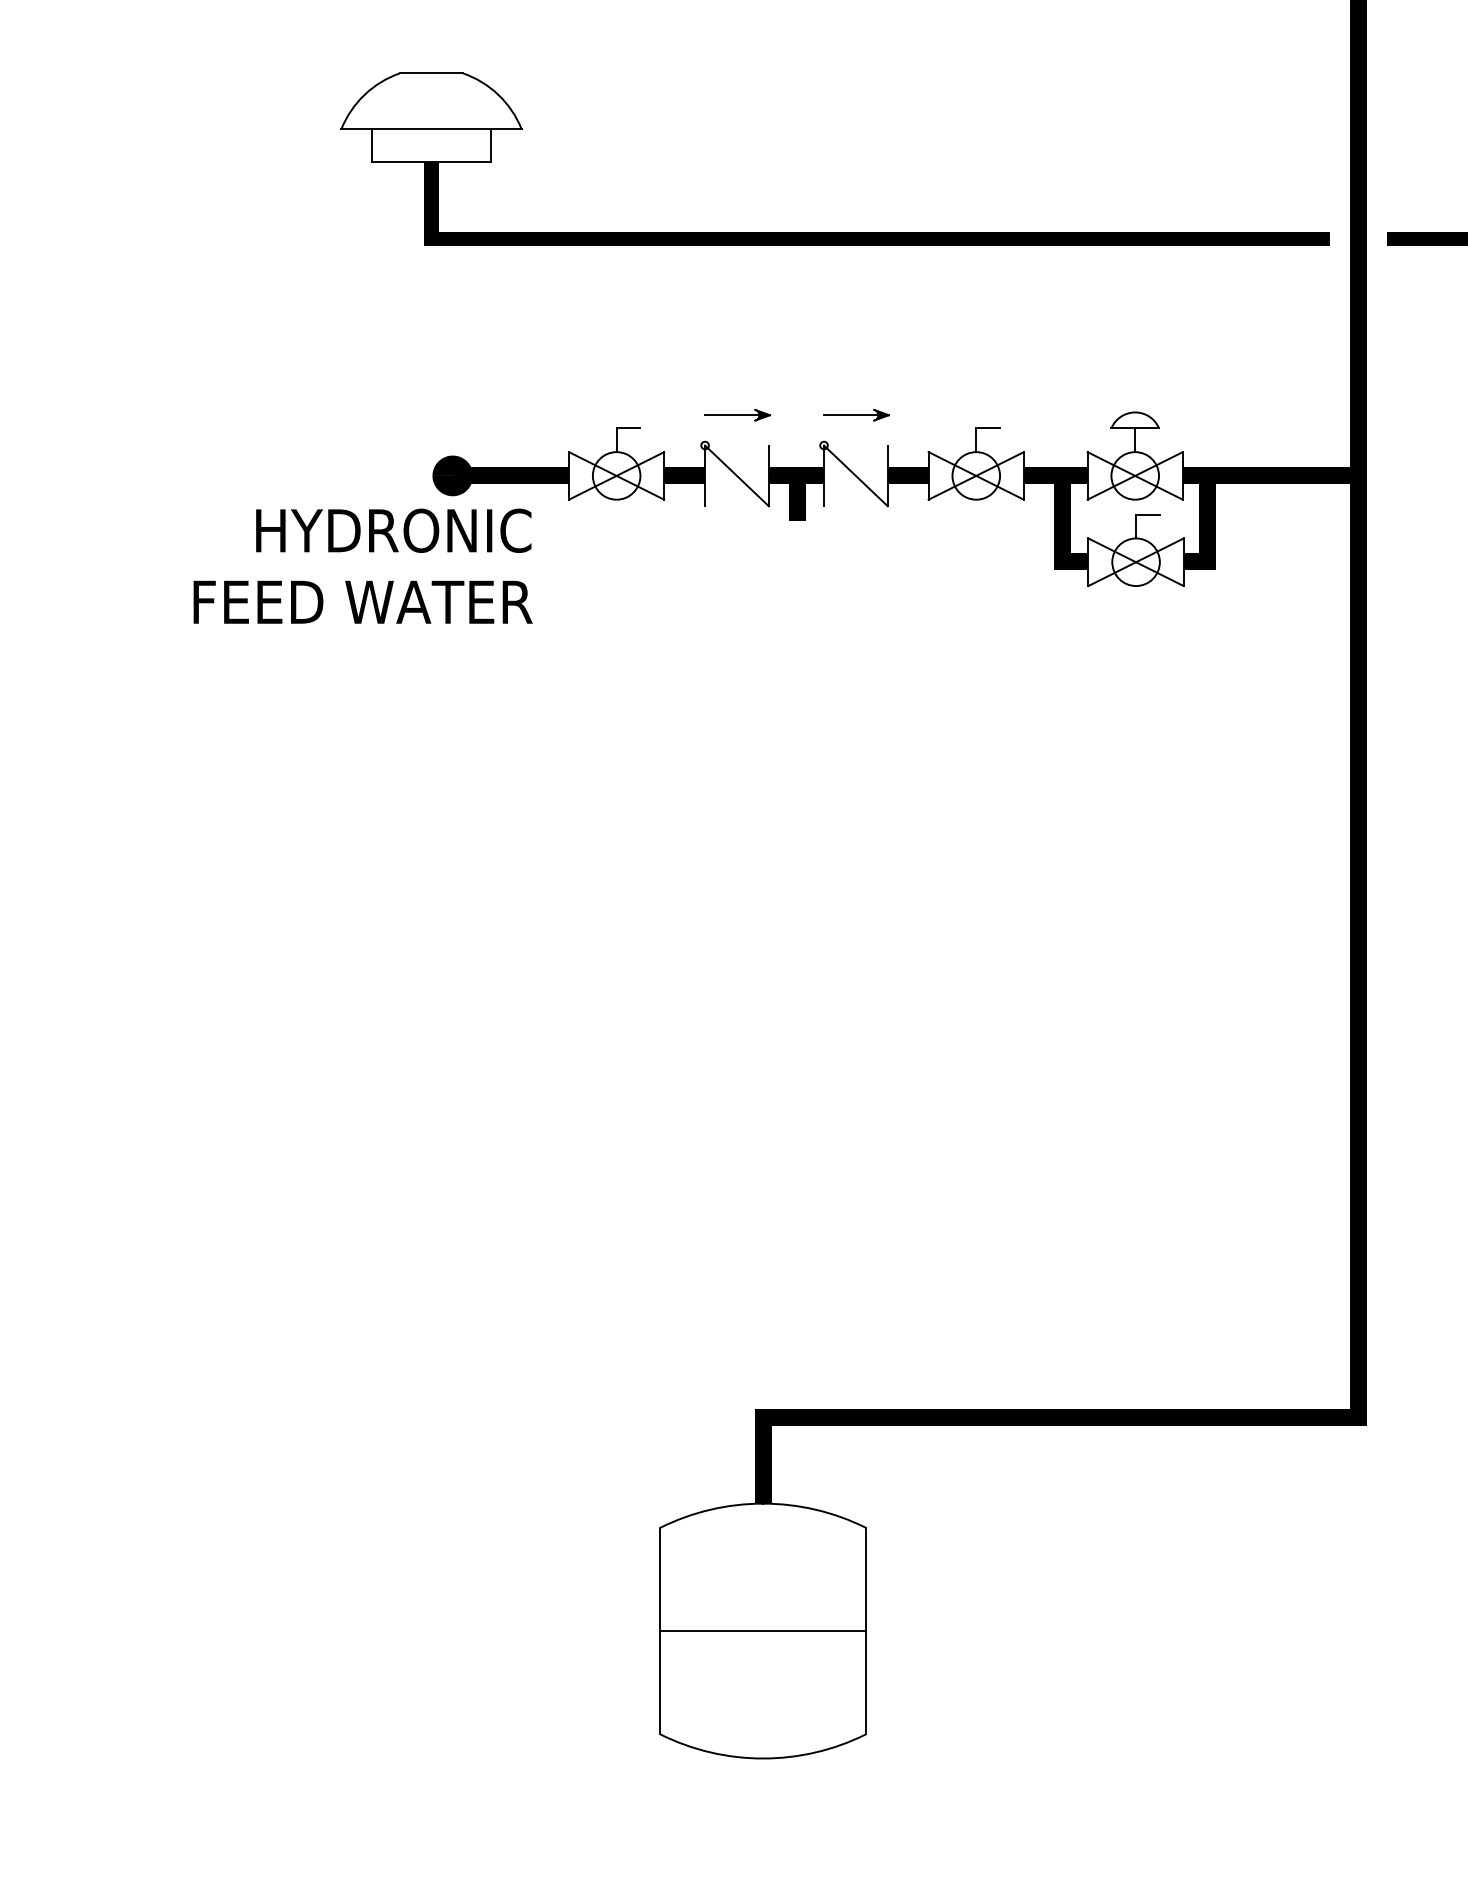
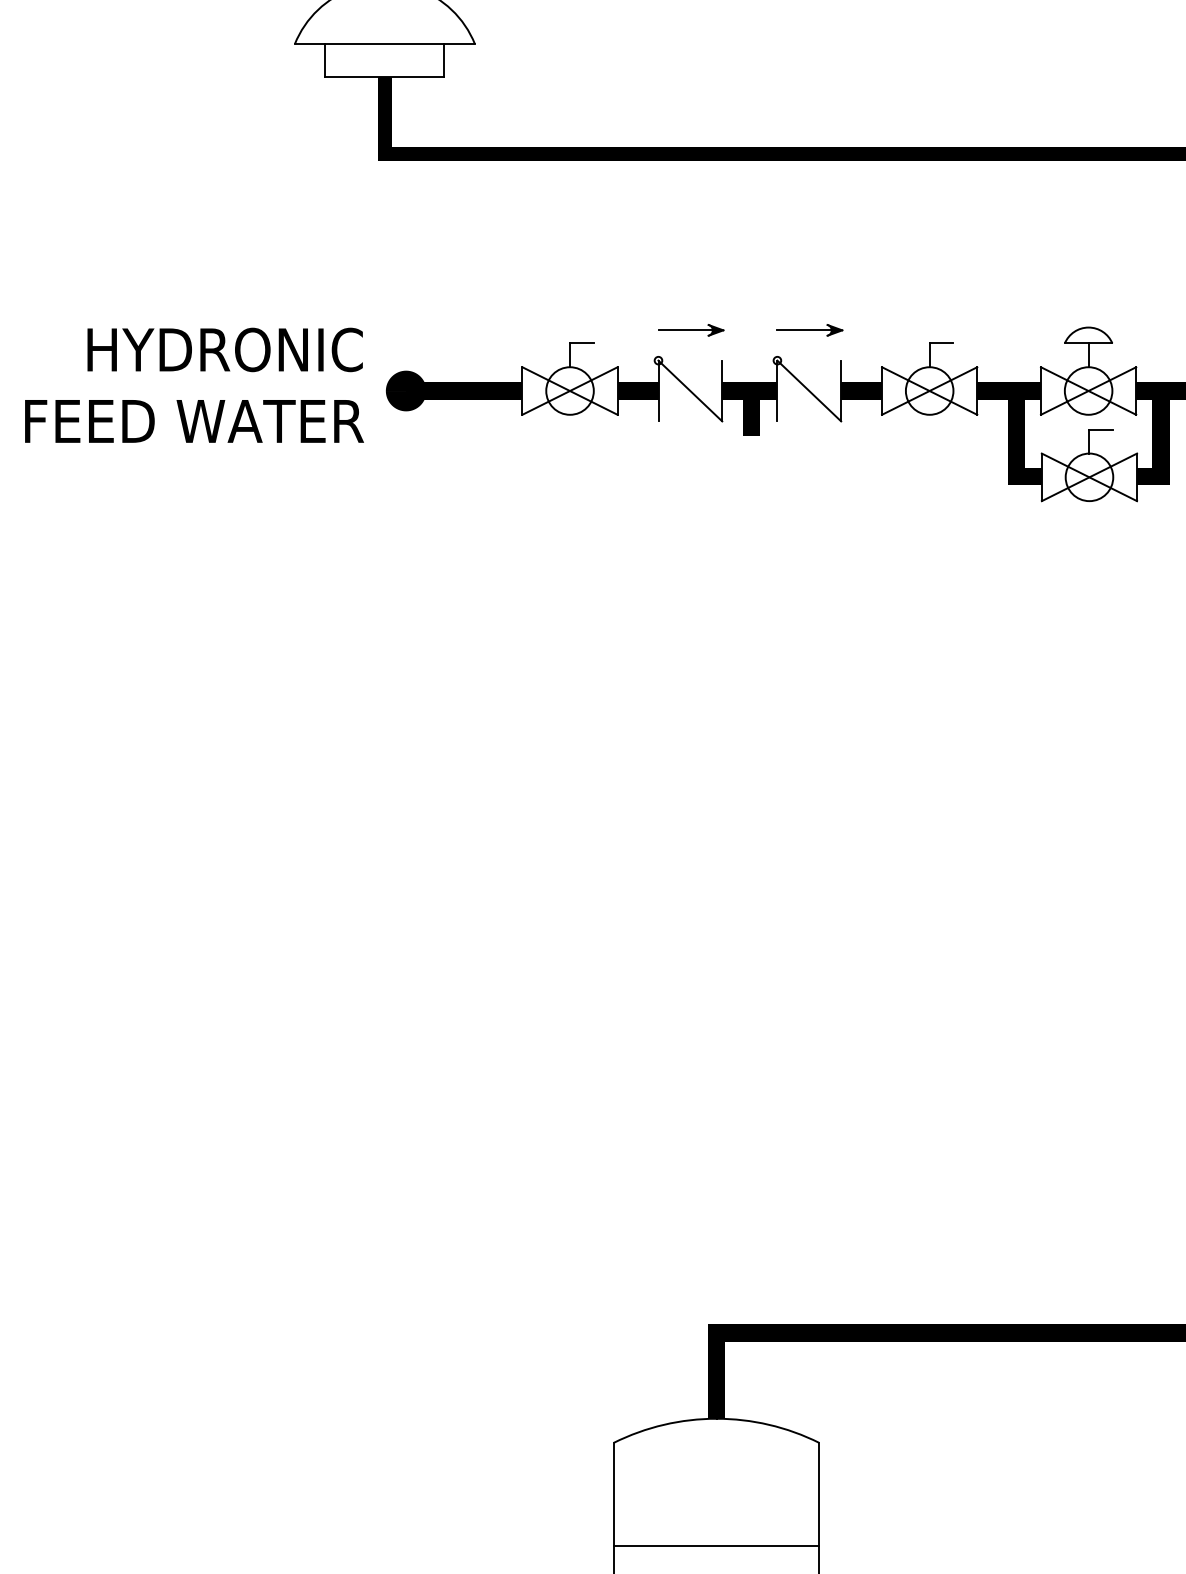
text: (362, 565) -> (193, 384), moved

